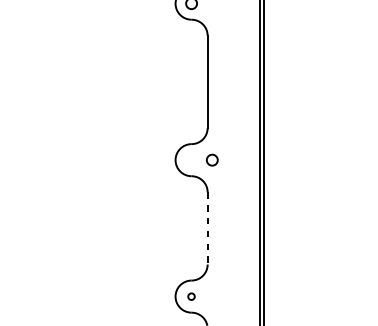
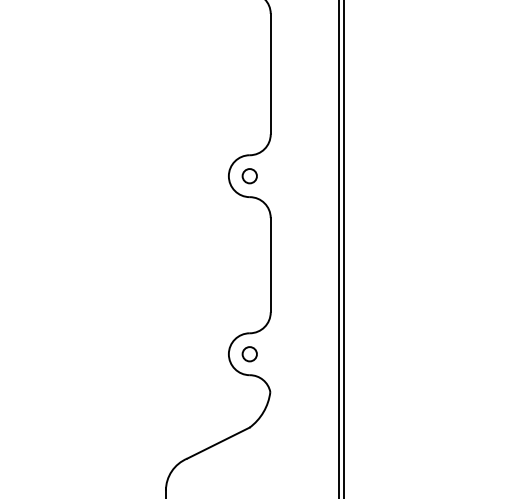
circle: (212, 160) -> (249, 176), moved
line: (207, 228) -> (270, 265), dashed -> solid
circle: (191, 296) -> (249, 354), size x1.67

